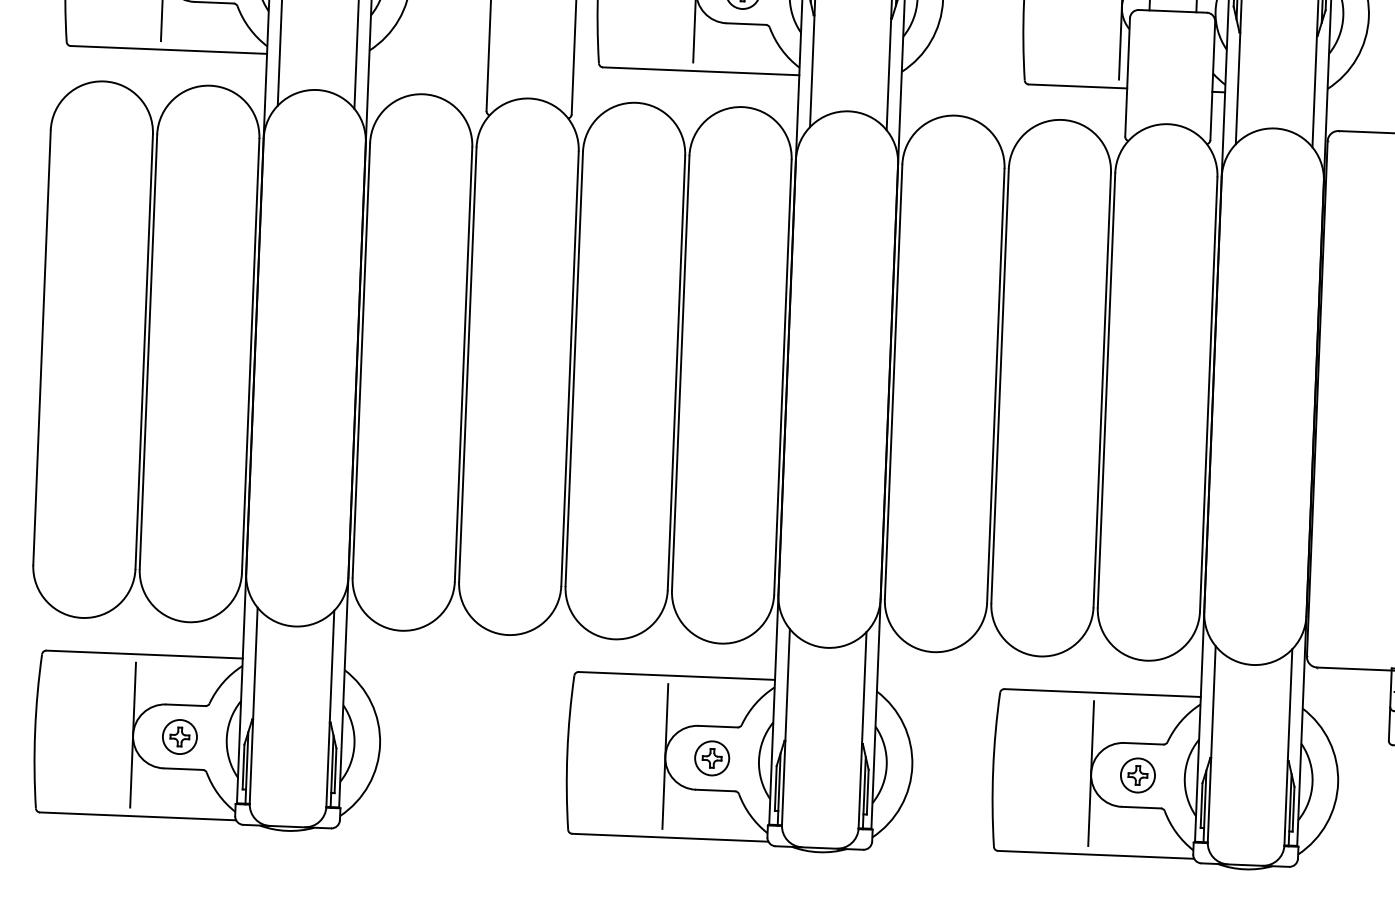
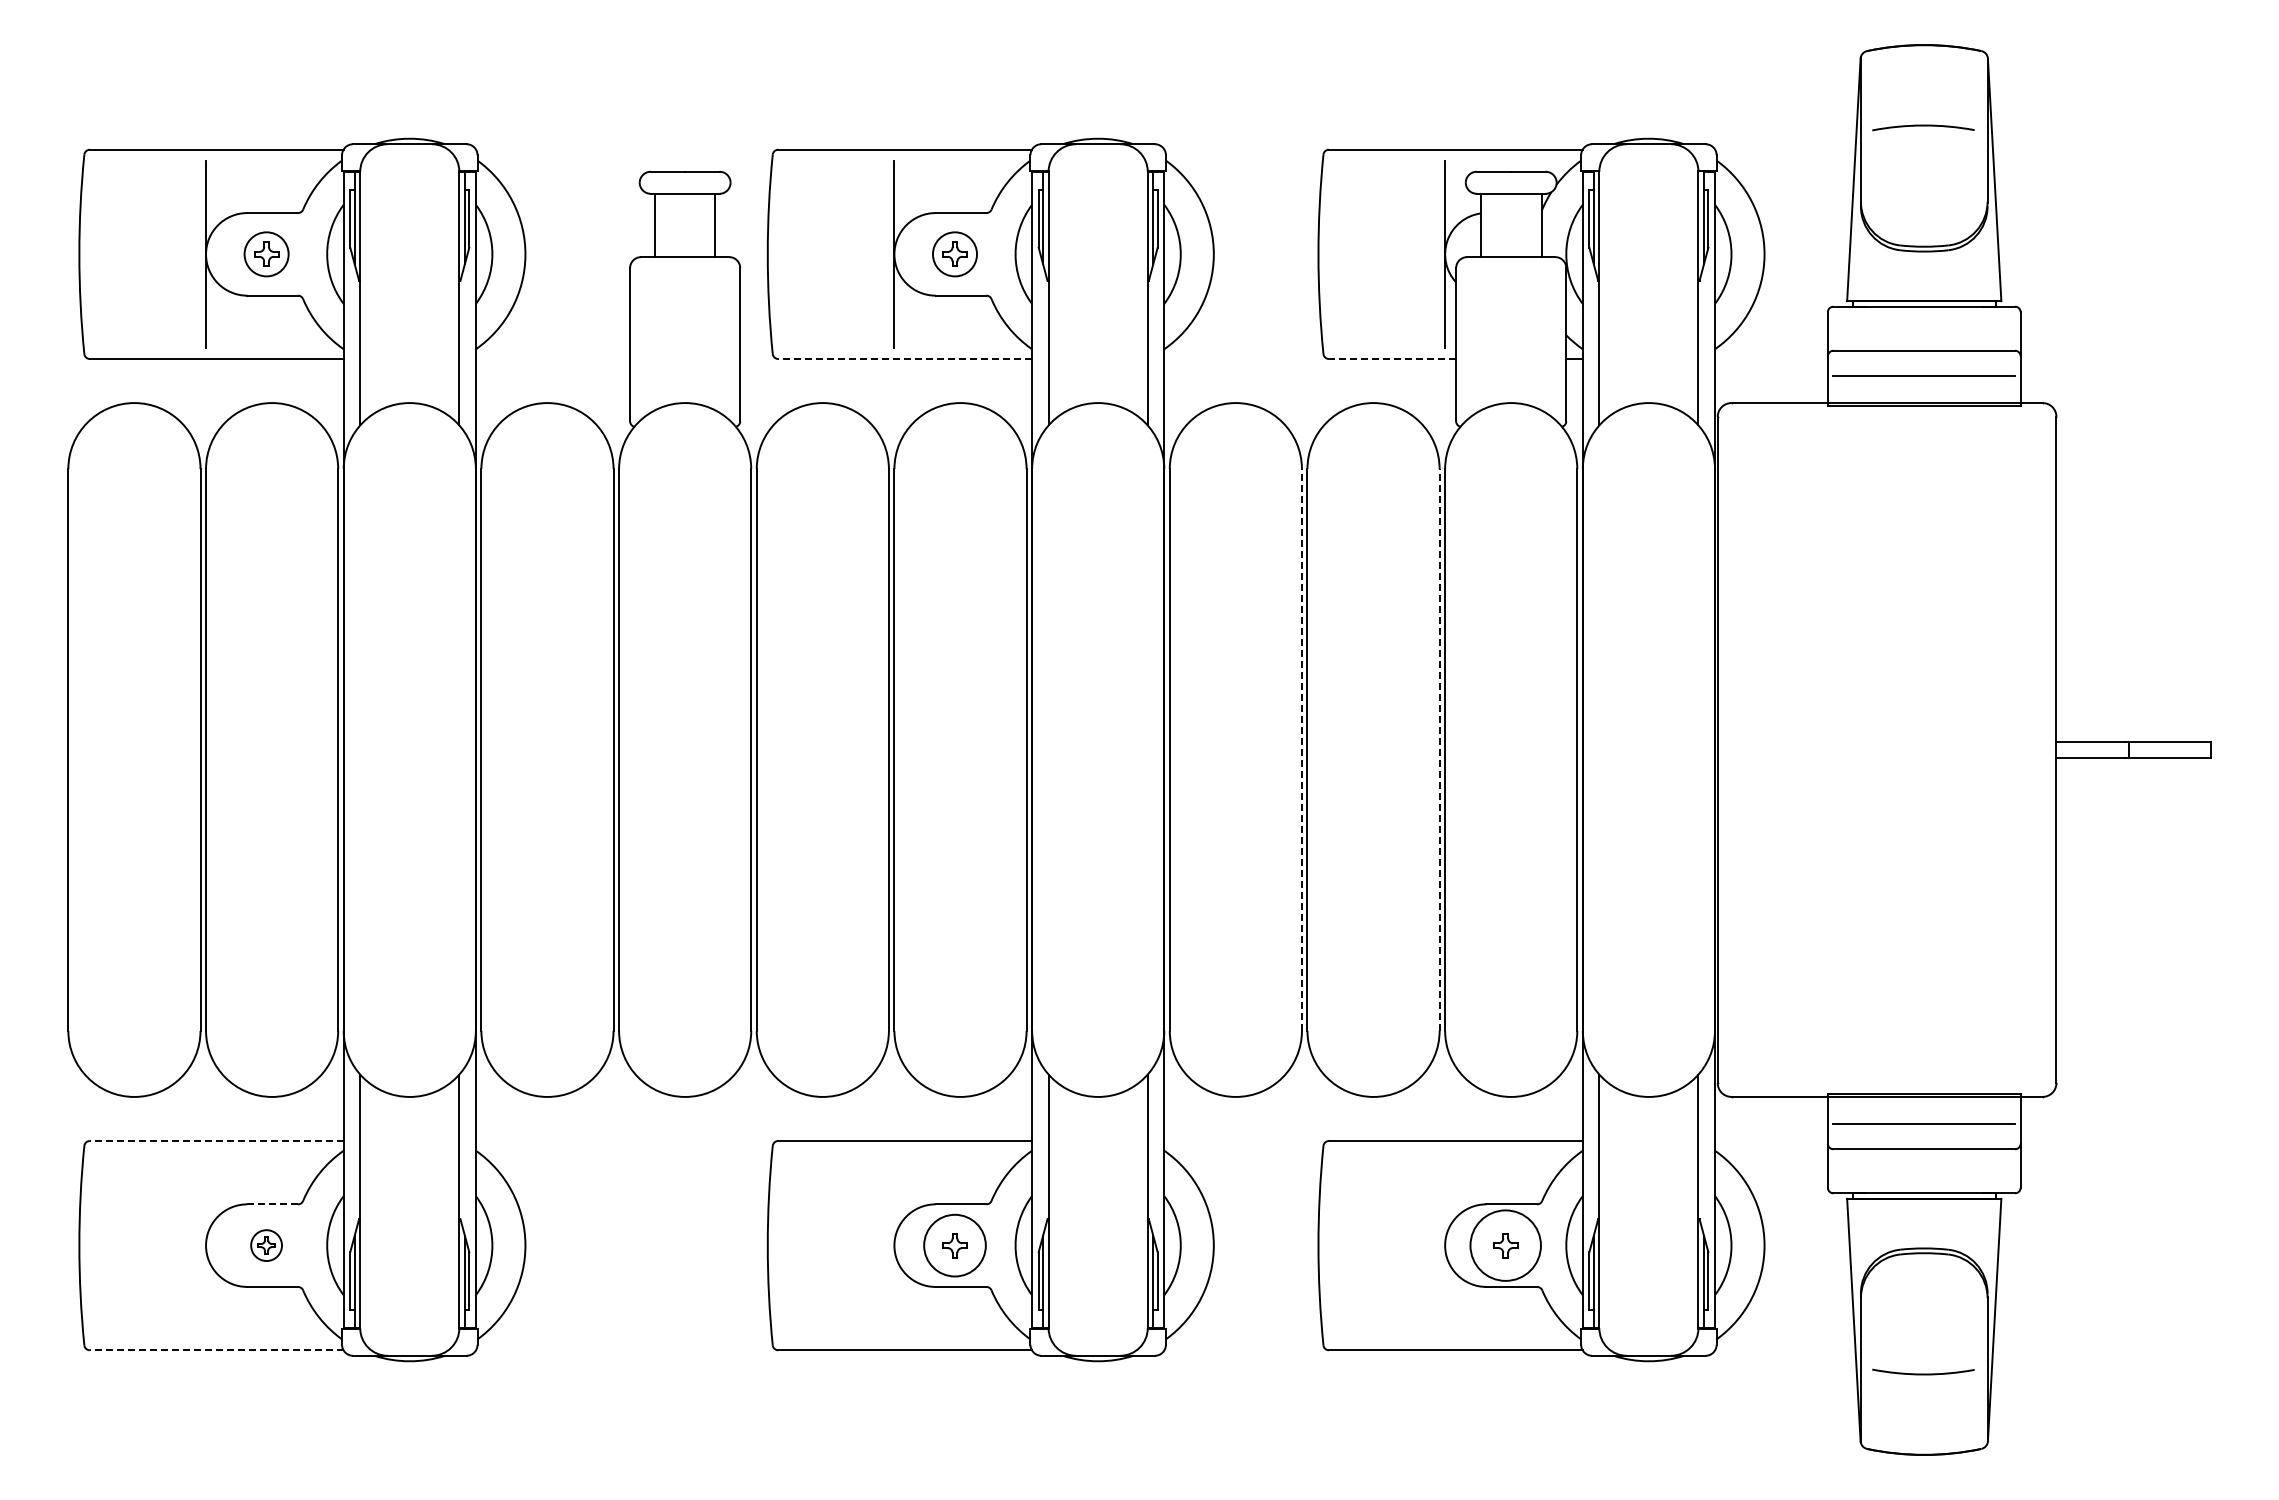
line: (701, 71) -> (905, 359), solid -> dashed
line: (1077, 86) -> (1392, 359), solid -> dashed
line: (995, 386) -> (1301, 750), solid -> dashed
line: (1102, 390) -> (1439, 750), solid -> dashed
line: (144, 654) -> (216, 1141), solid -> dashed
line: (185, 705) -> (272, 1204), solid -> dashed
line: (133, 735) -> (206, 1245), removed
part: (179, 736) -> (266, 1245), size x0.7
line: (665, 756) -> (894, 1245), removed
circle: (711, 758) -> (954, 1245), size x1.4
line: (1091, 773) -> (1445, 1245), removed
circle: (1137, 775) -> (1505, 1245), size x1.6
line: (137, 816) -> (216, 1350), solid -> dashed

